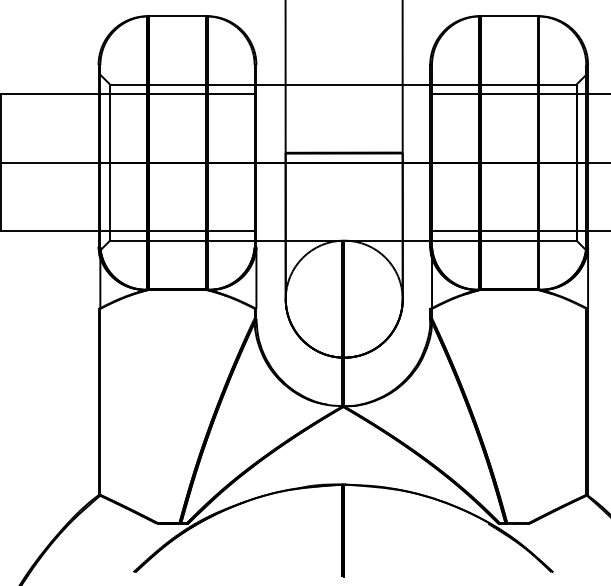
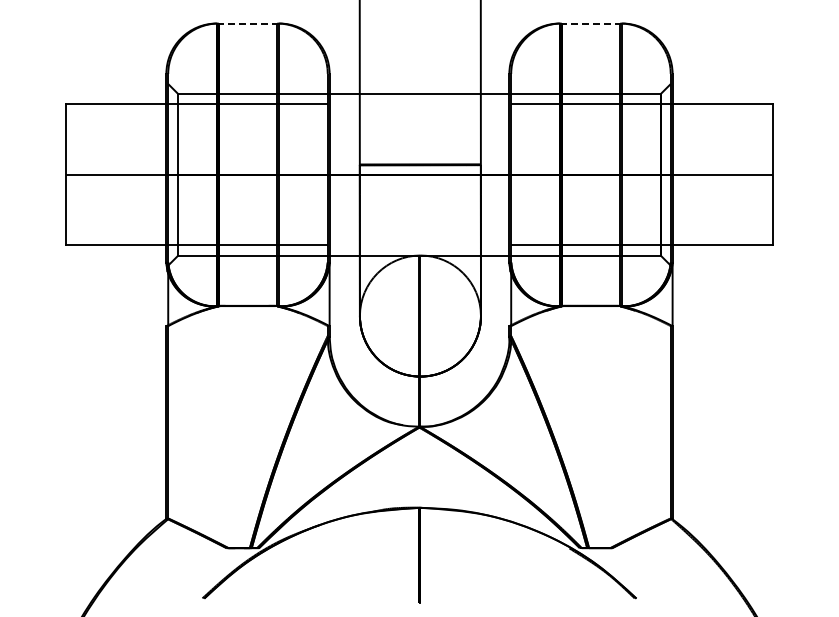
line: (177, 16) -> (248, 23), solid -> dashed
line: (509, 16) -> (591, 23), solid -> dashed

